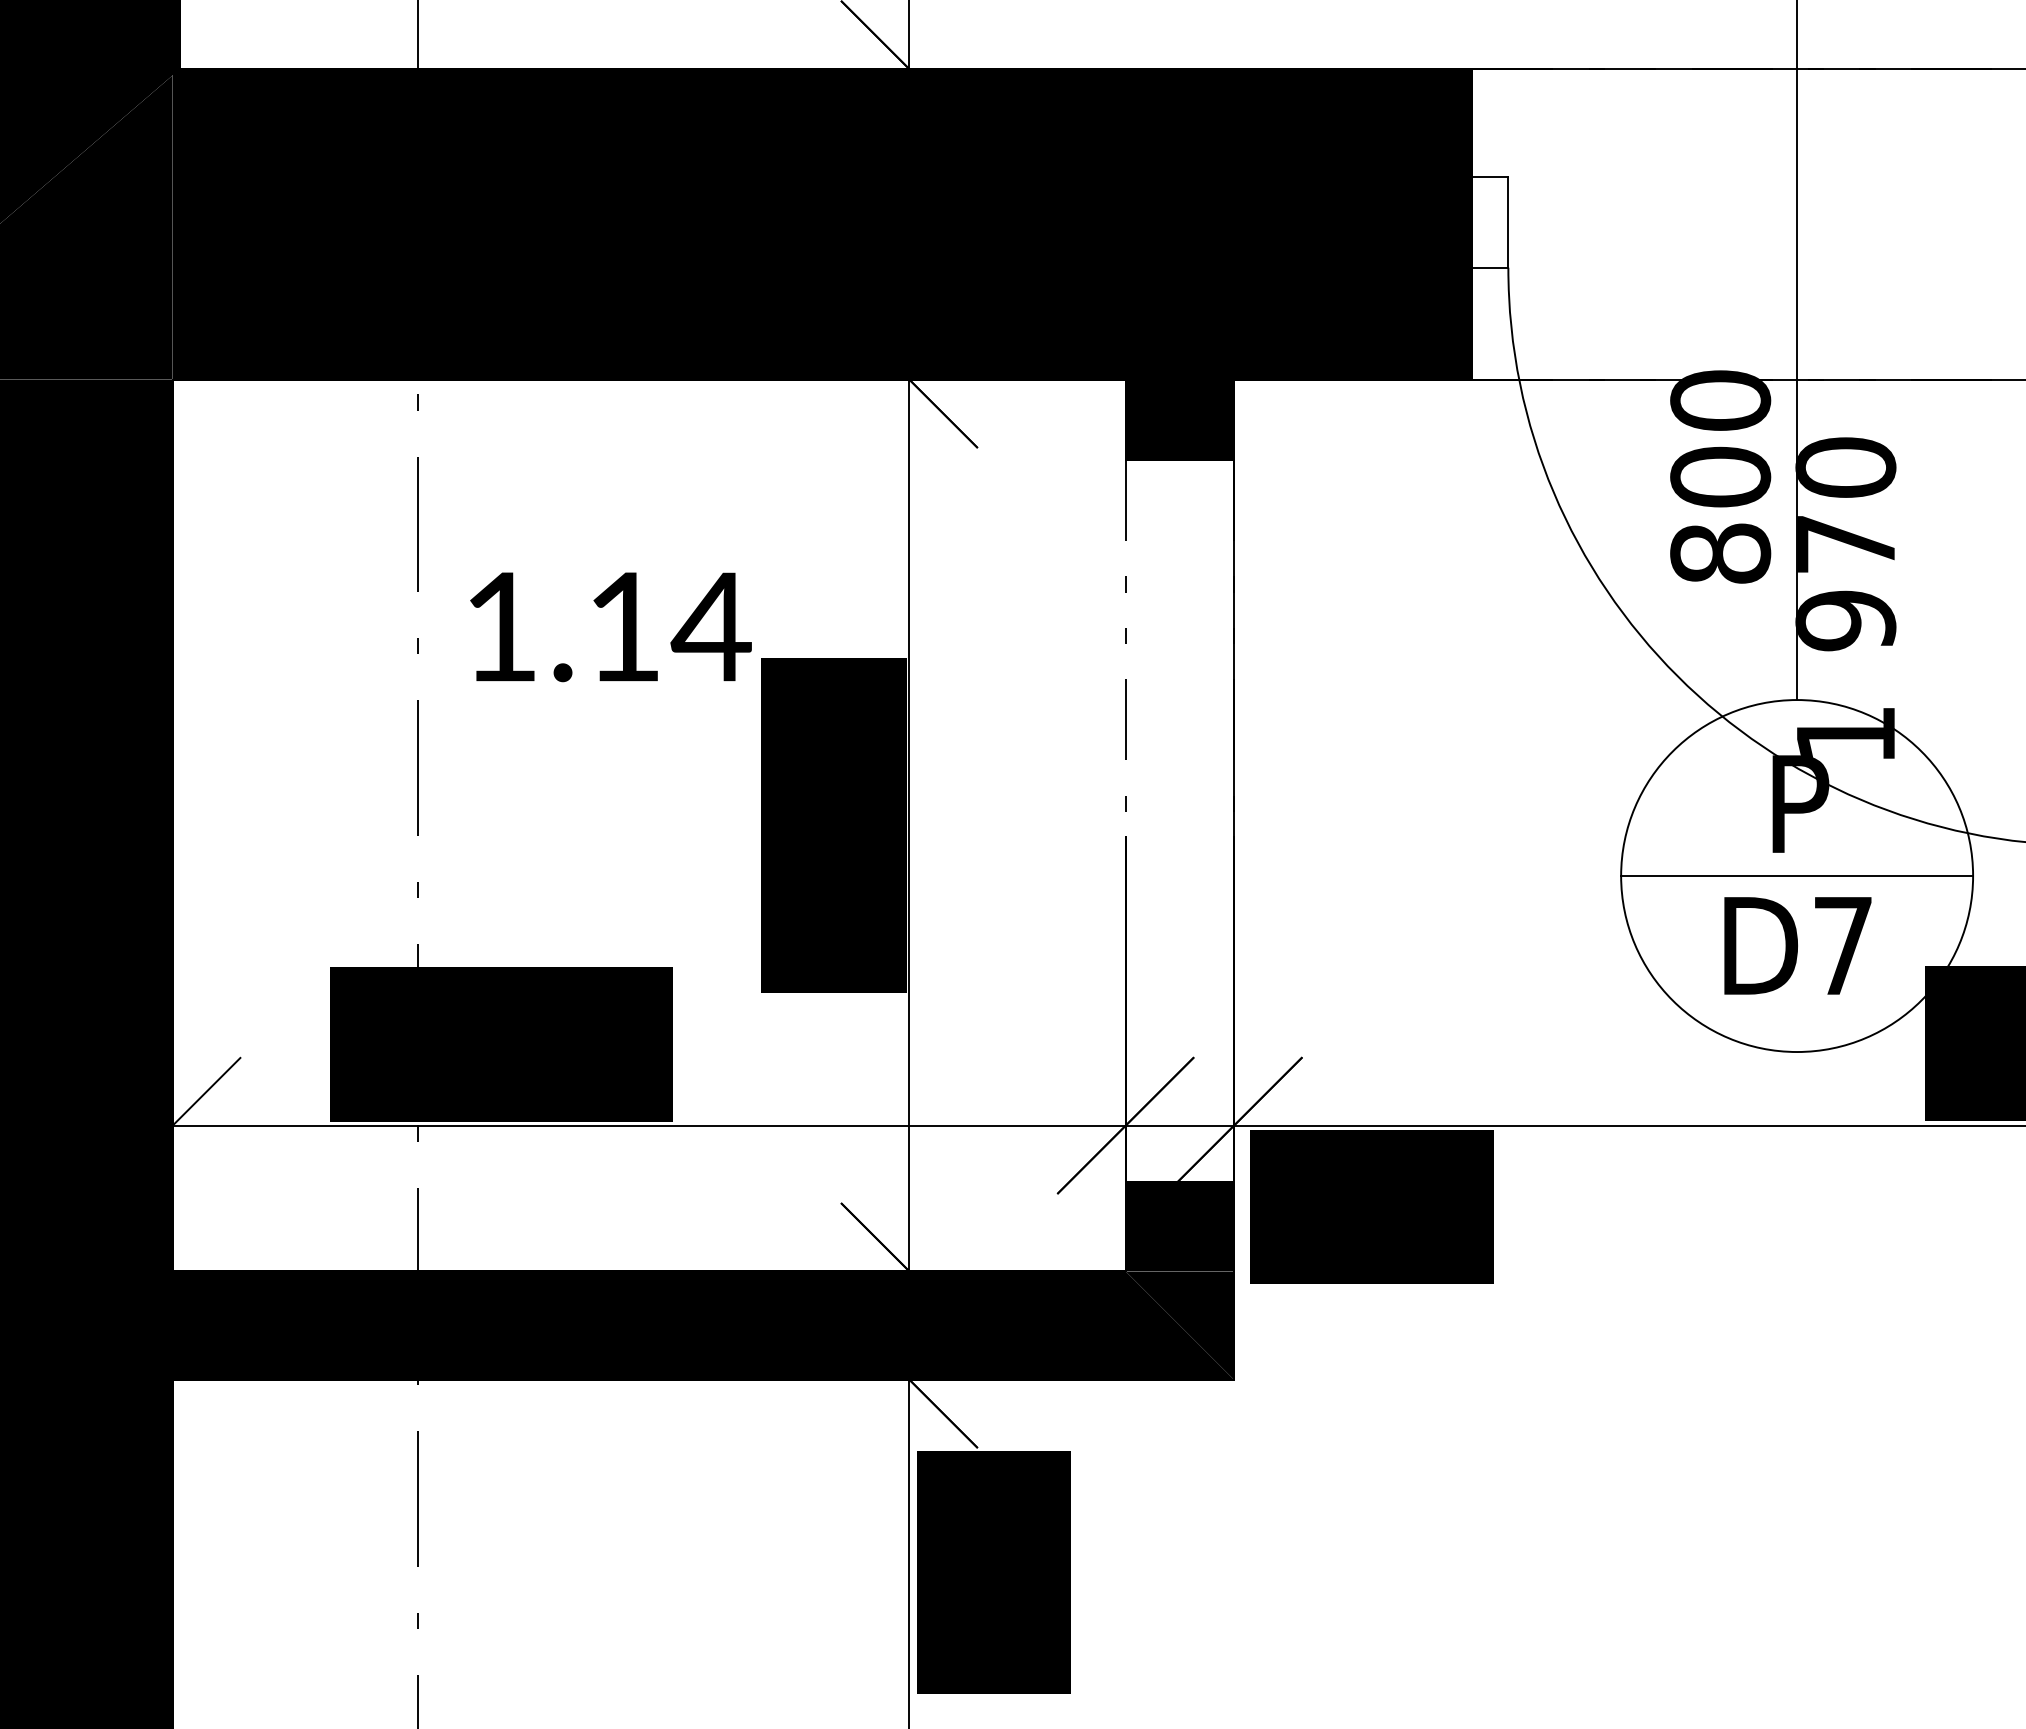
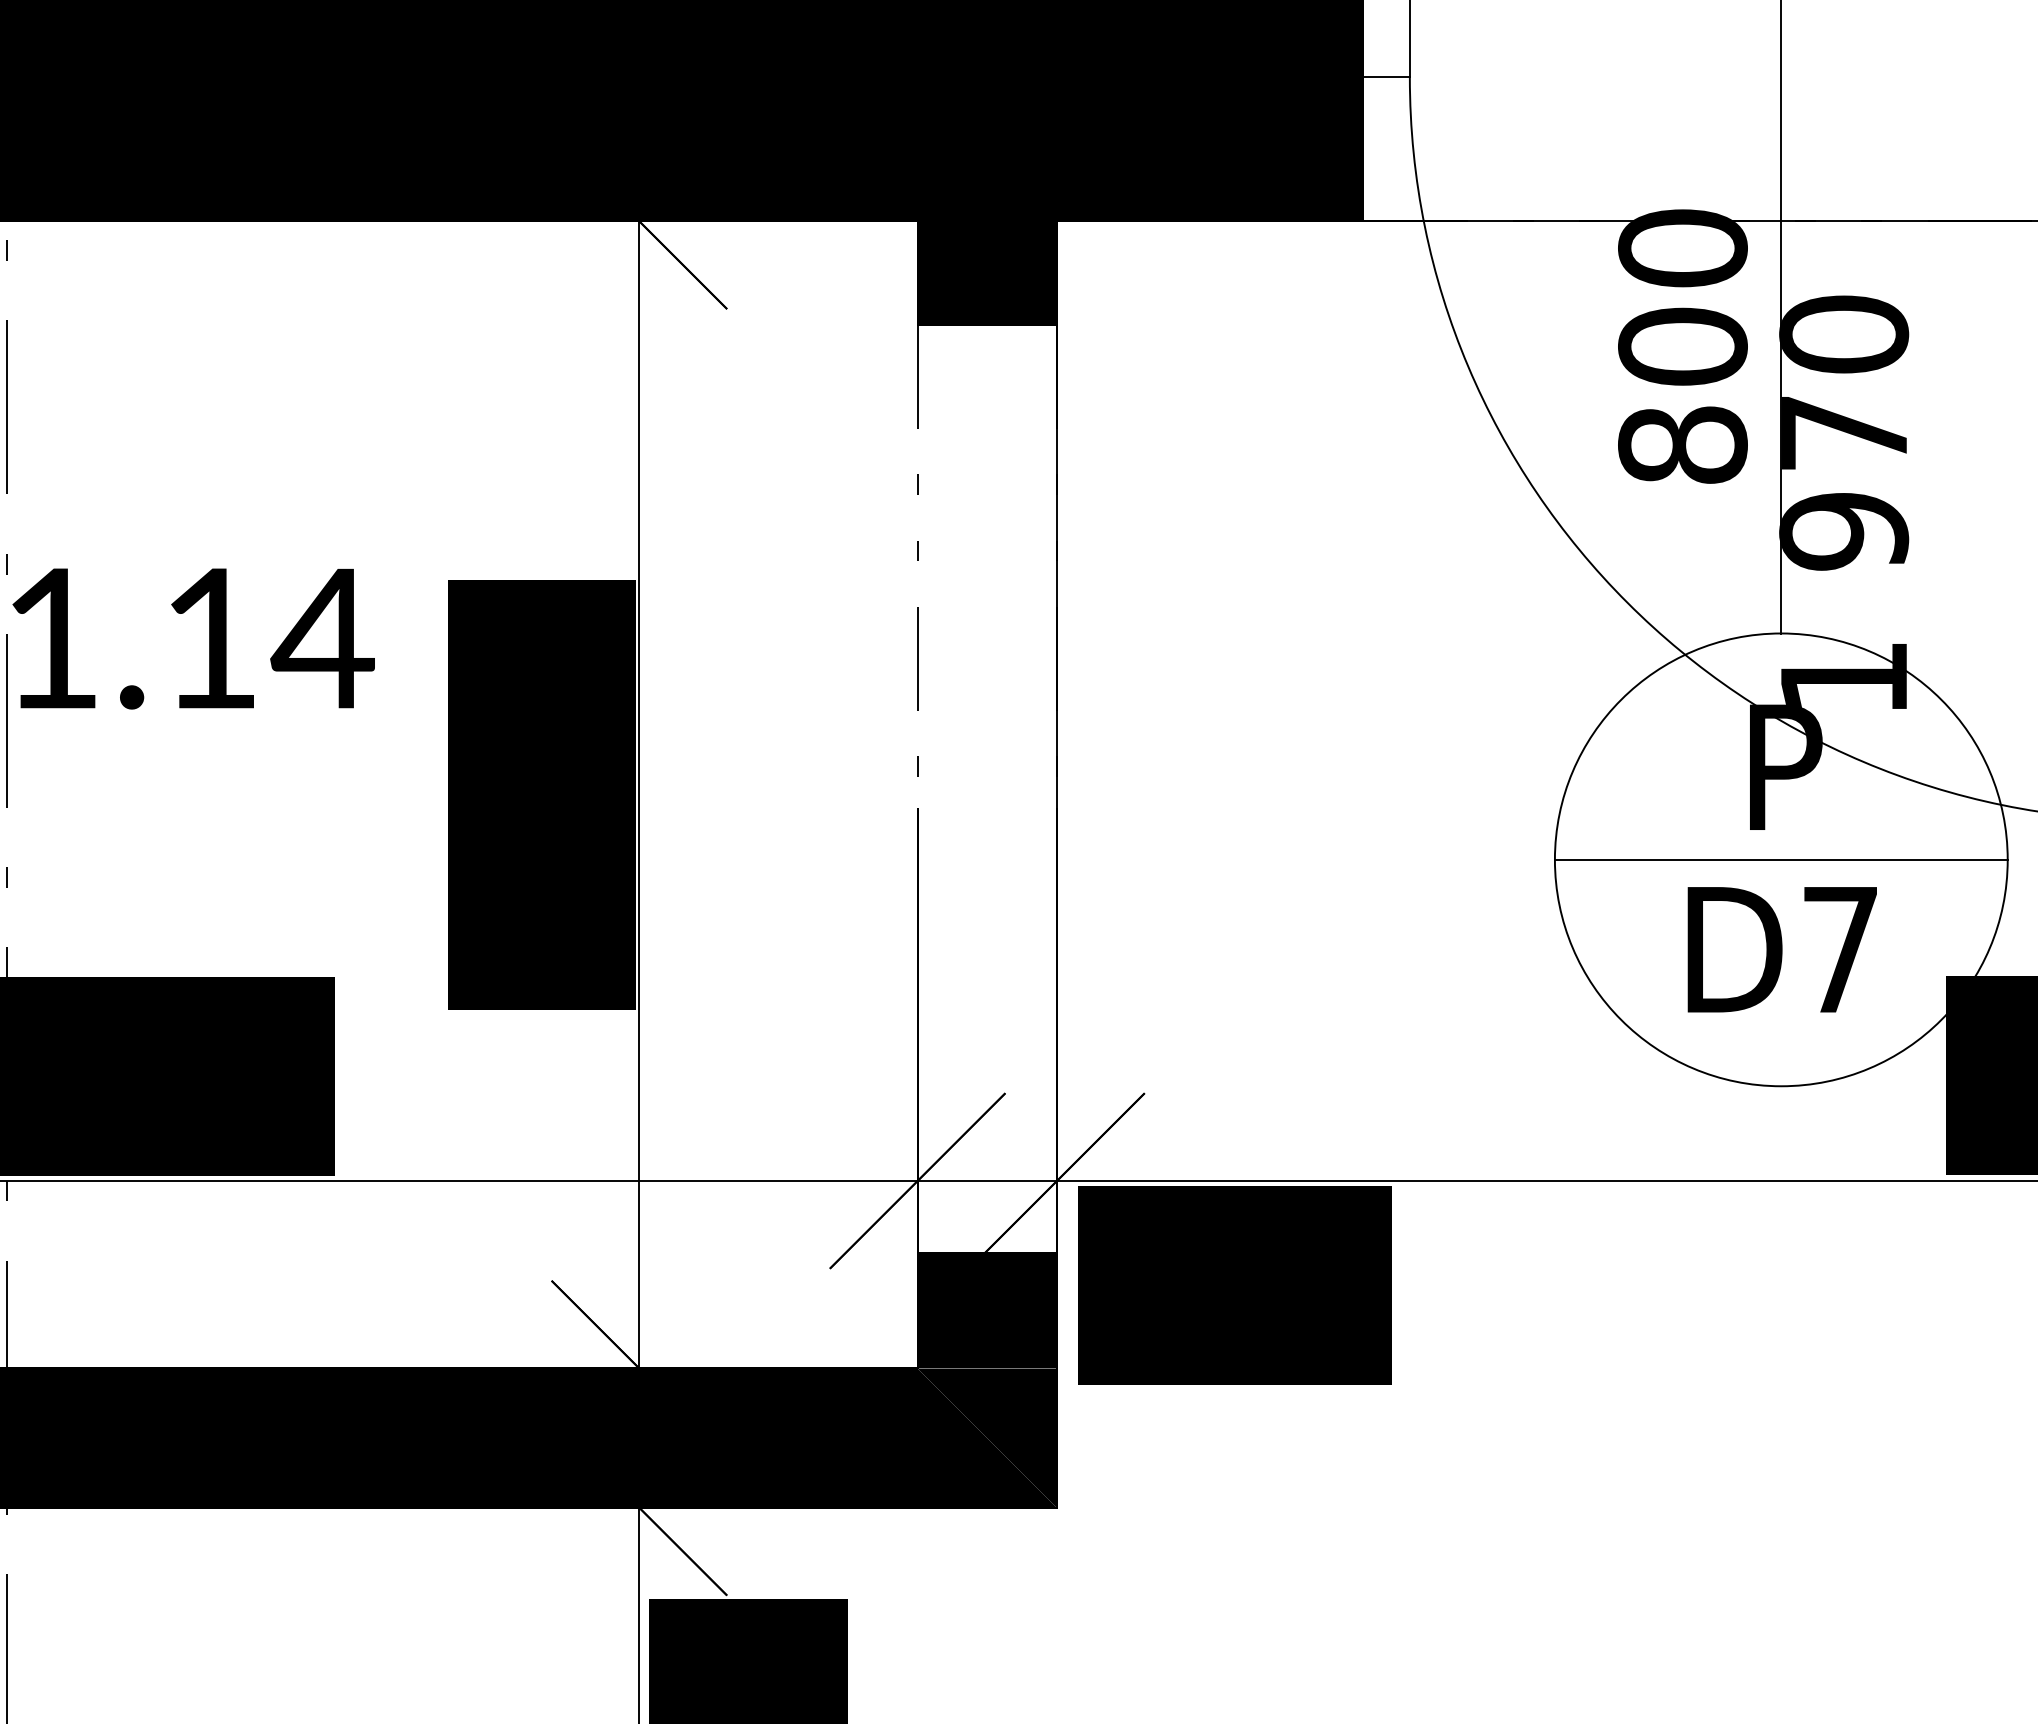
text: (610, 627) -> (193, 639), moved

